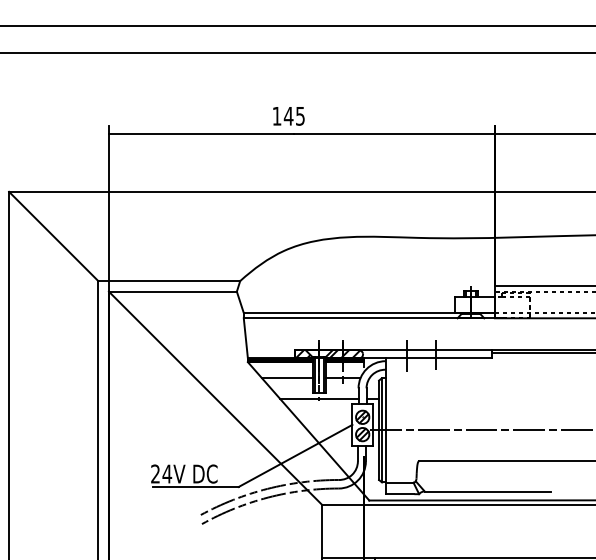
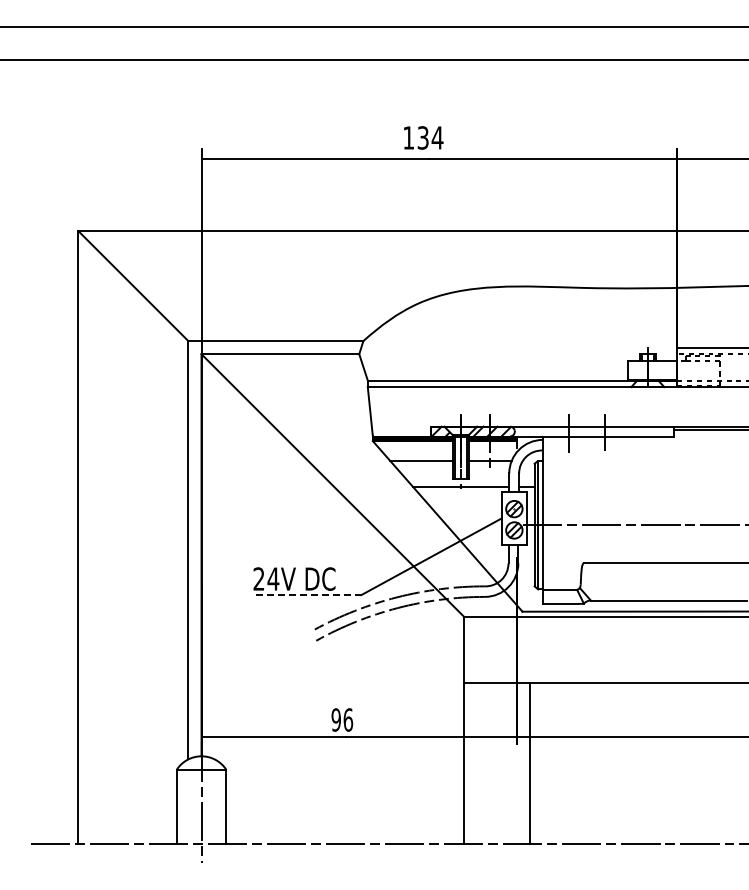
text: (294, 115) -> (430, 137), 145 -> 134
line: (195, 487) -> (308, 595), solid -> dashed

